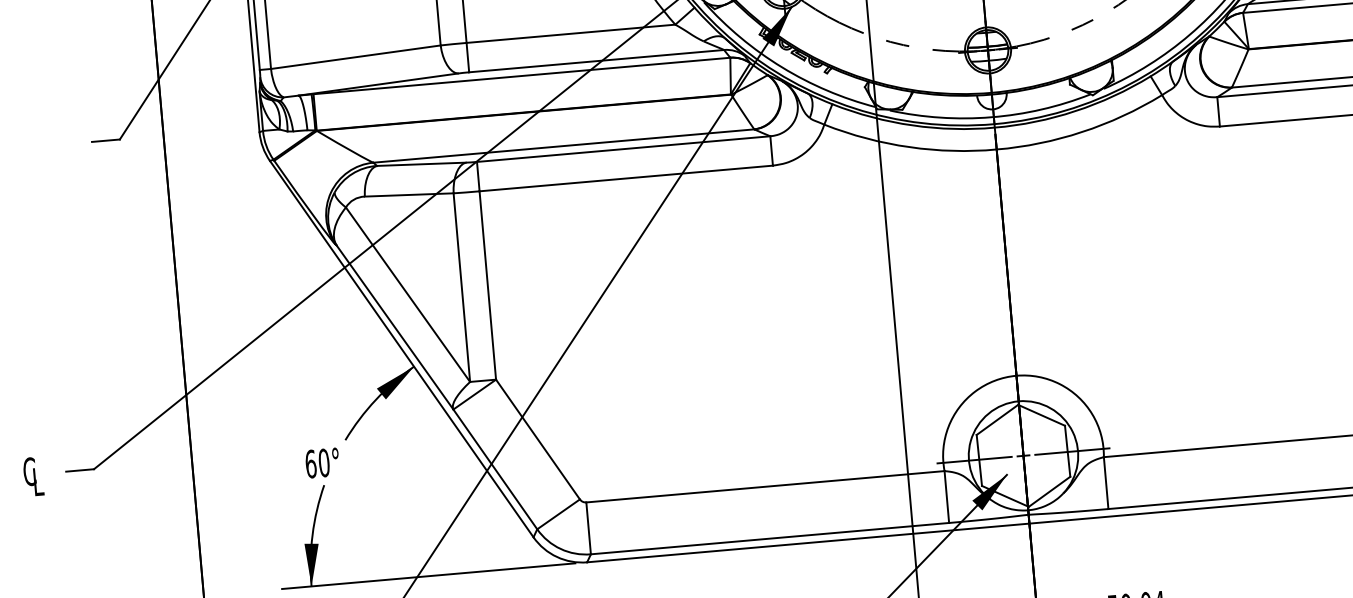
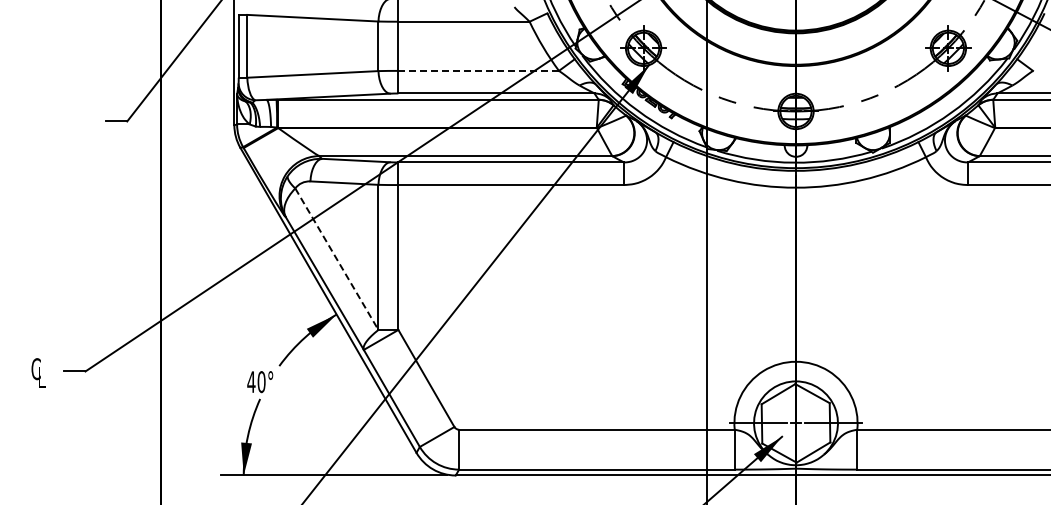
line: (571, 33) -> (479, 70), solid -> dashed
line: (408, 295) -> (337, 259), solid -> dashed
text: (311, 464) -> (251, 382), 60° -> 40°

